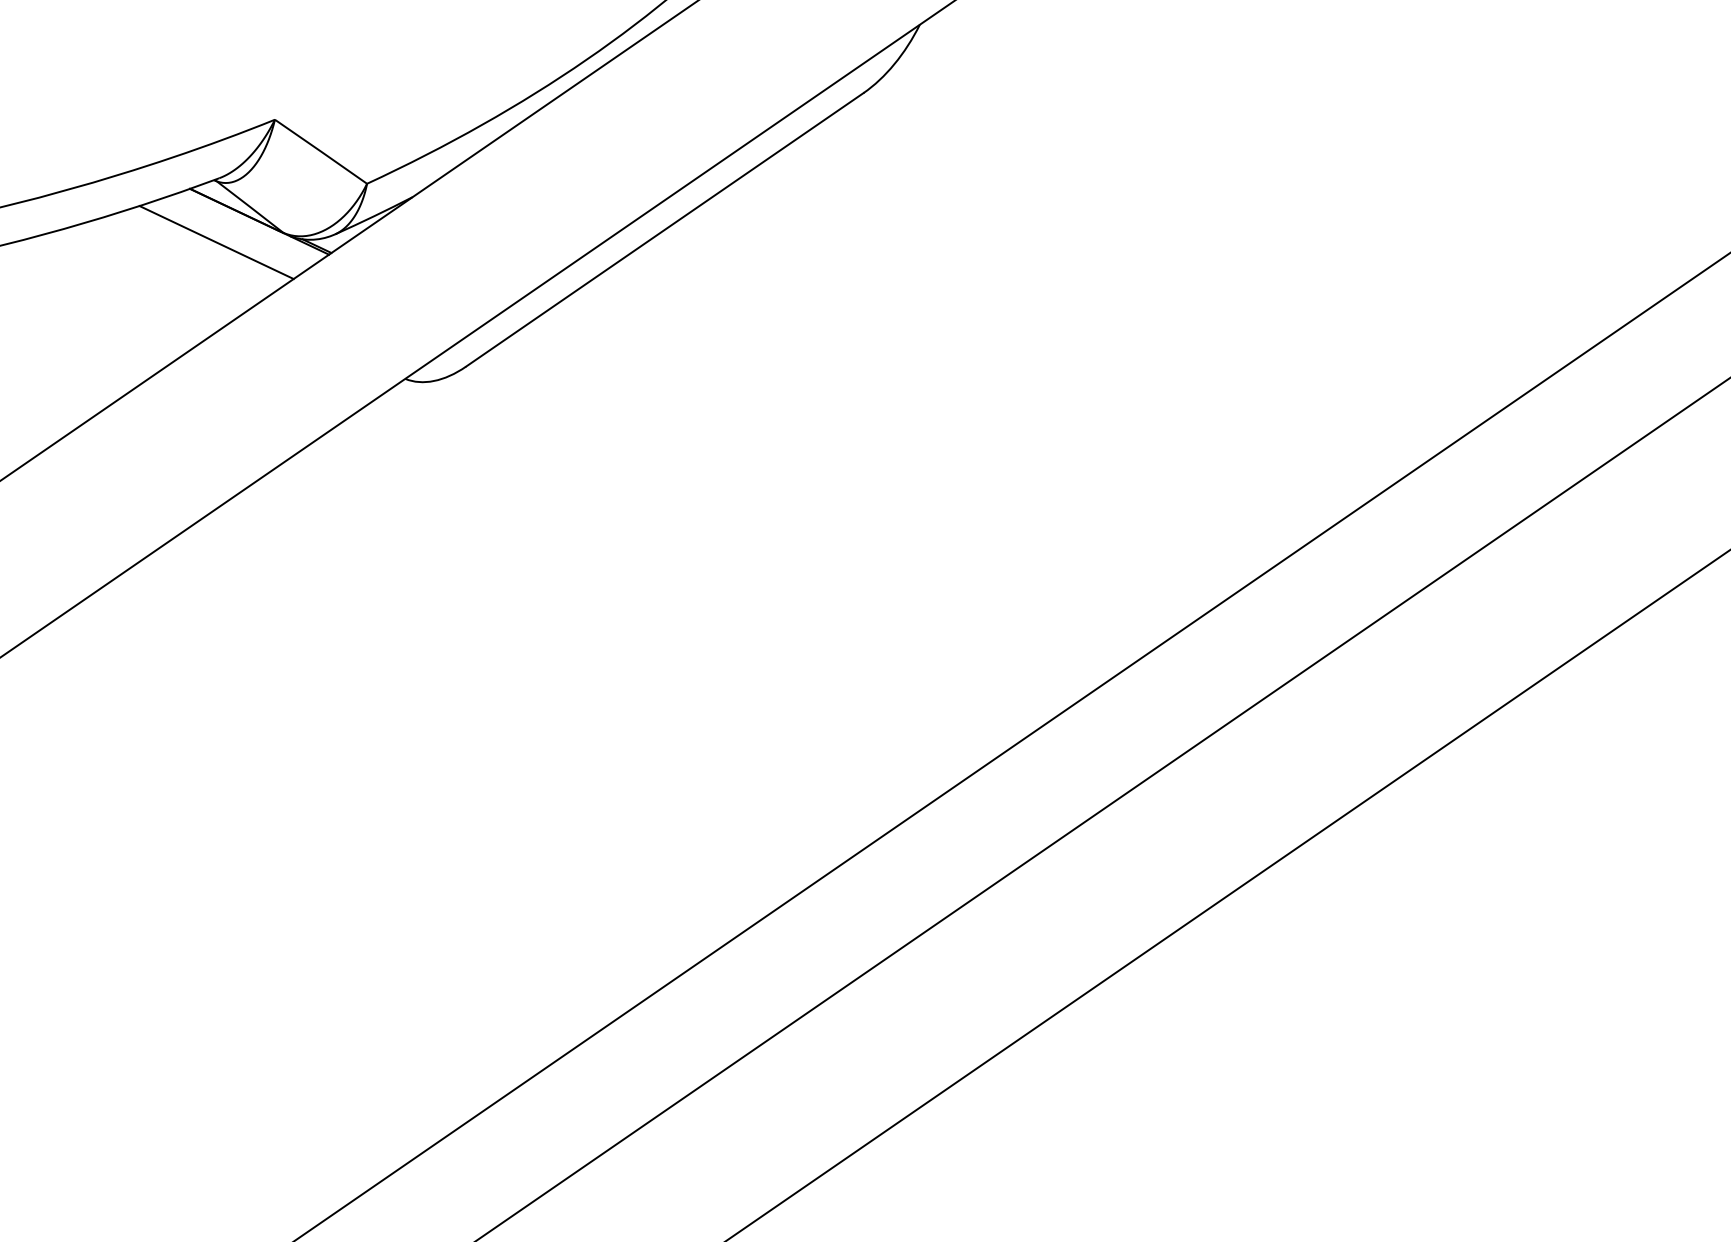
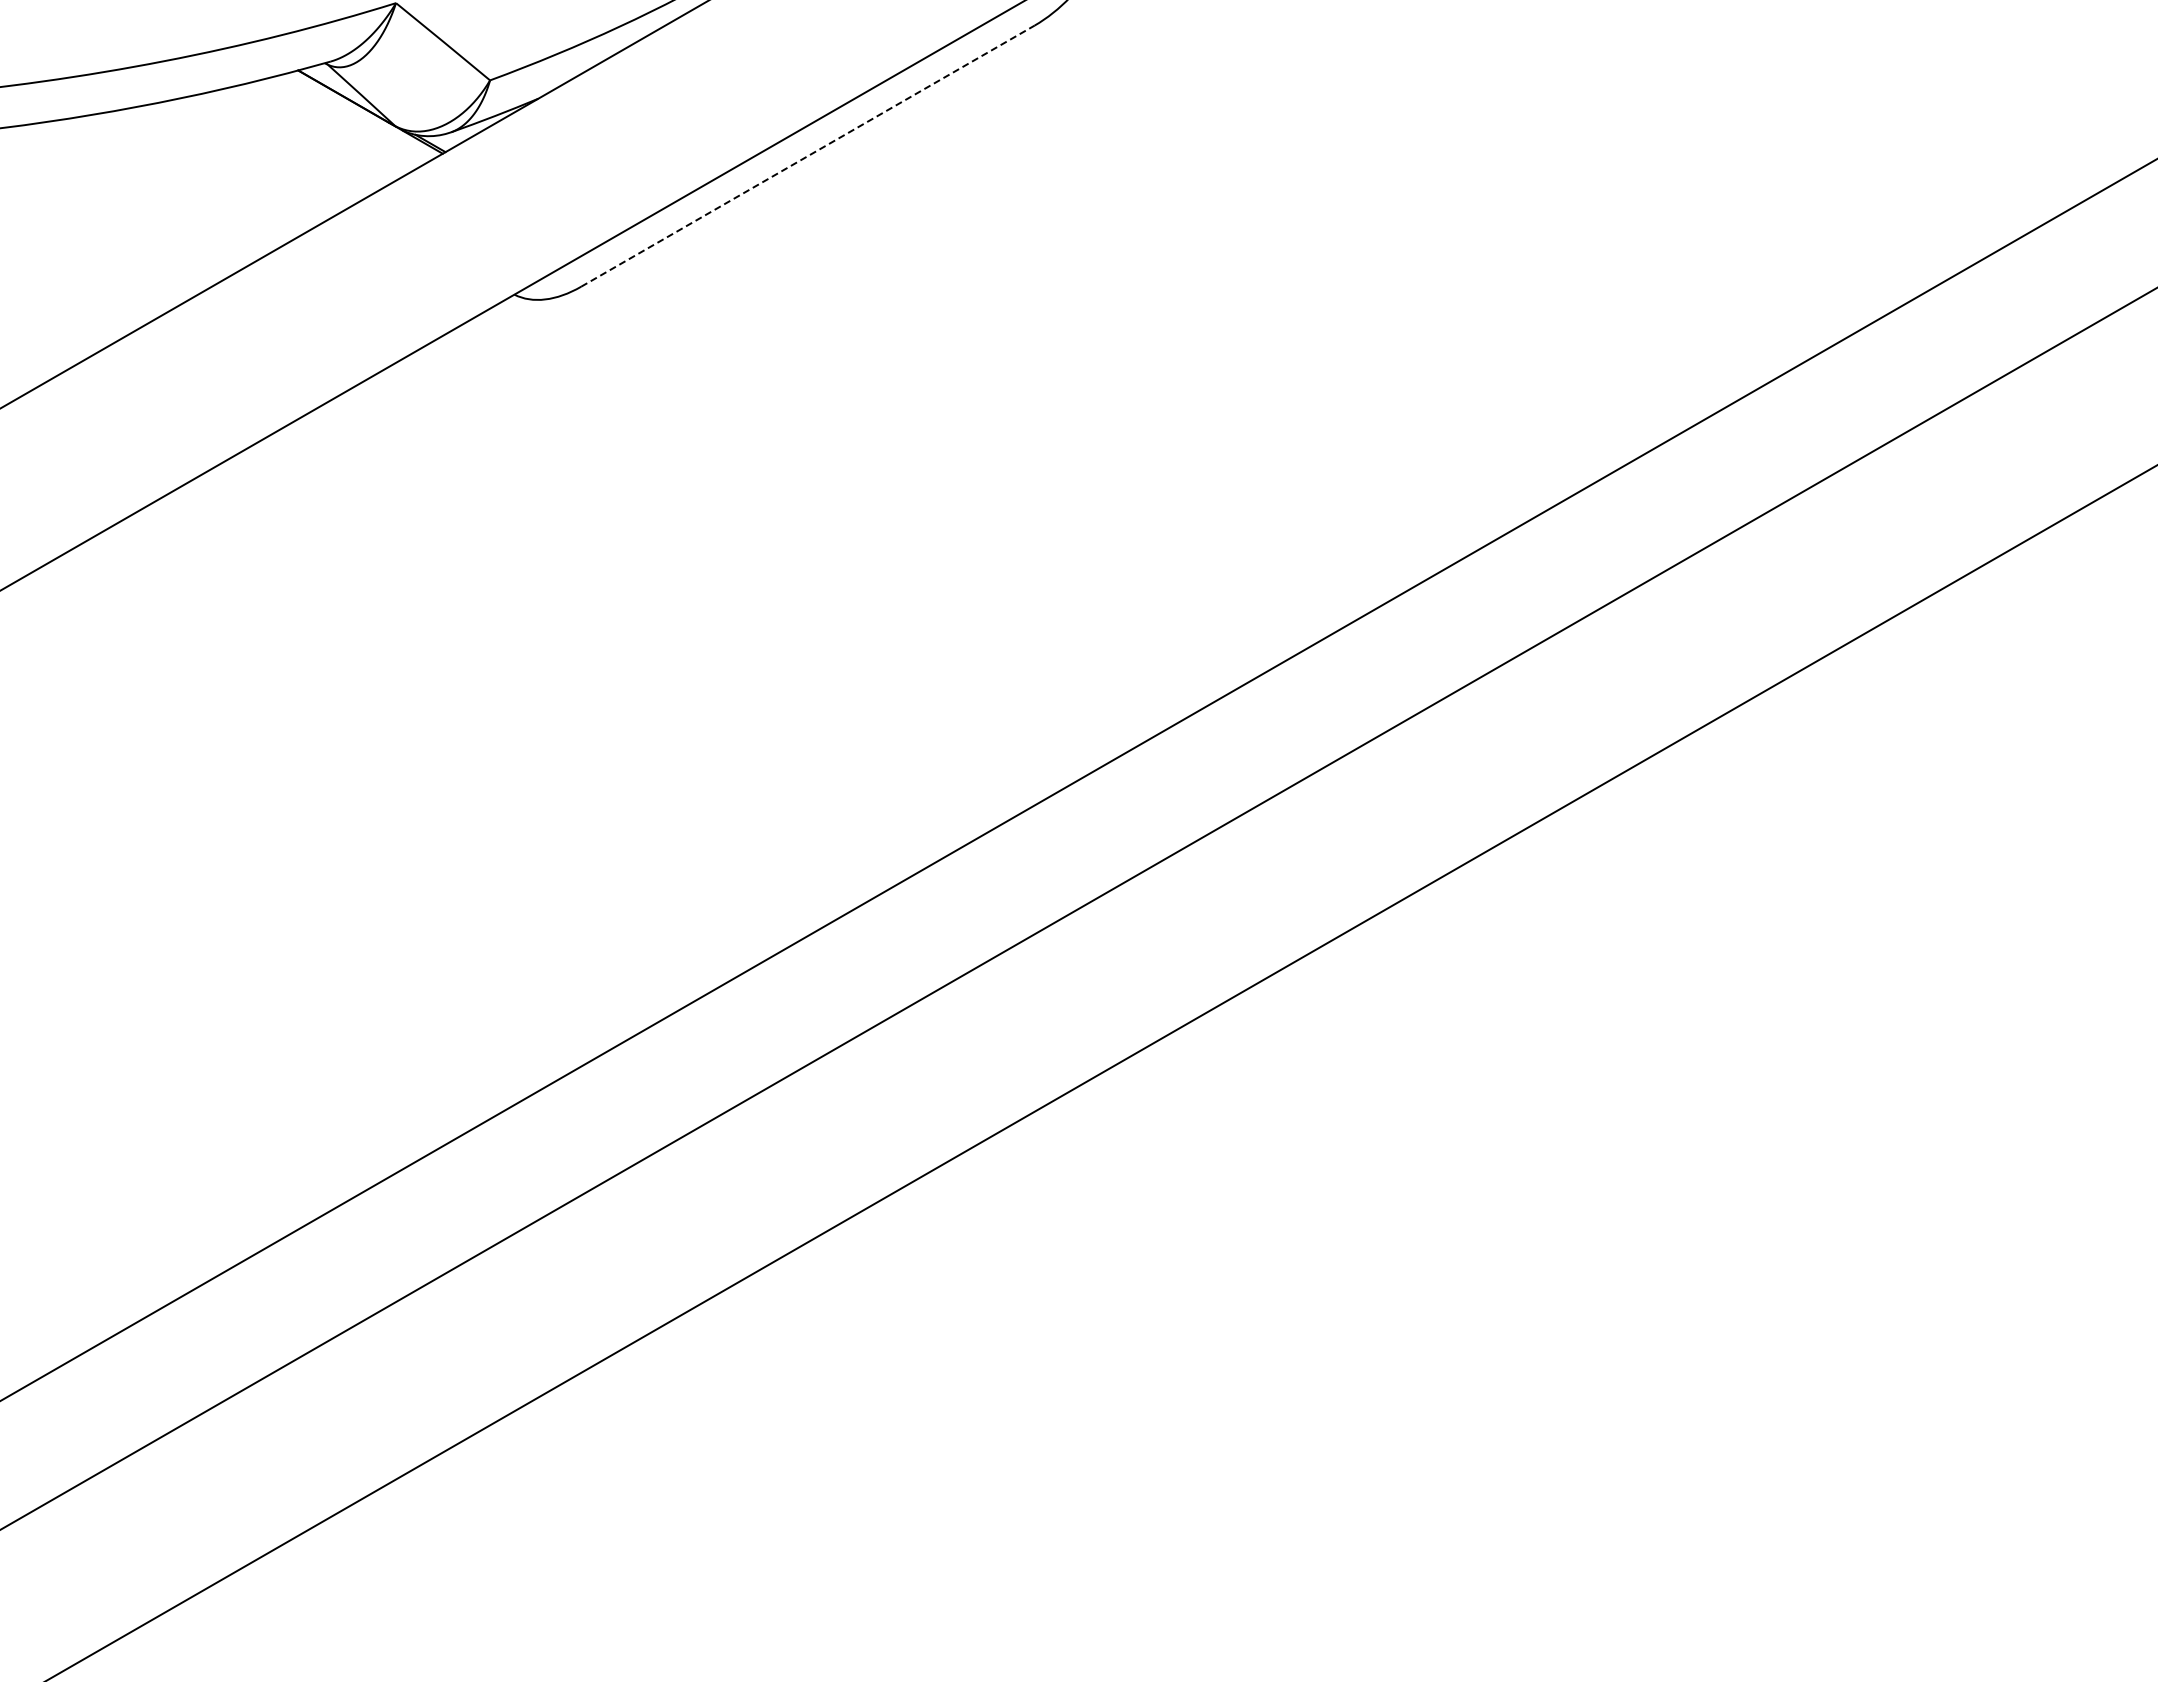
line: (665, 230) -> (808, 156), solid -> dashed
line: (216, 242) -> (322, 130), removed

